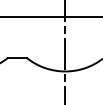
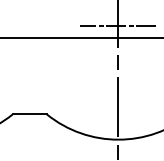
line: (64, 9) -> (116, 25), added

